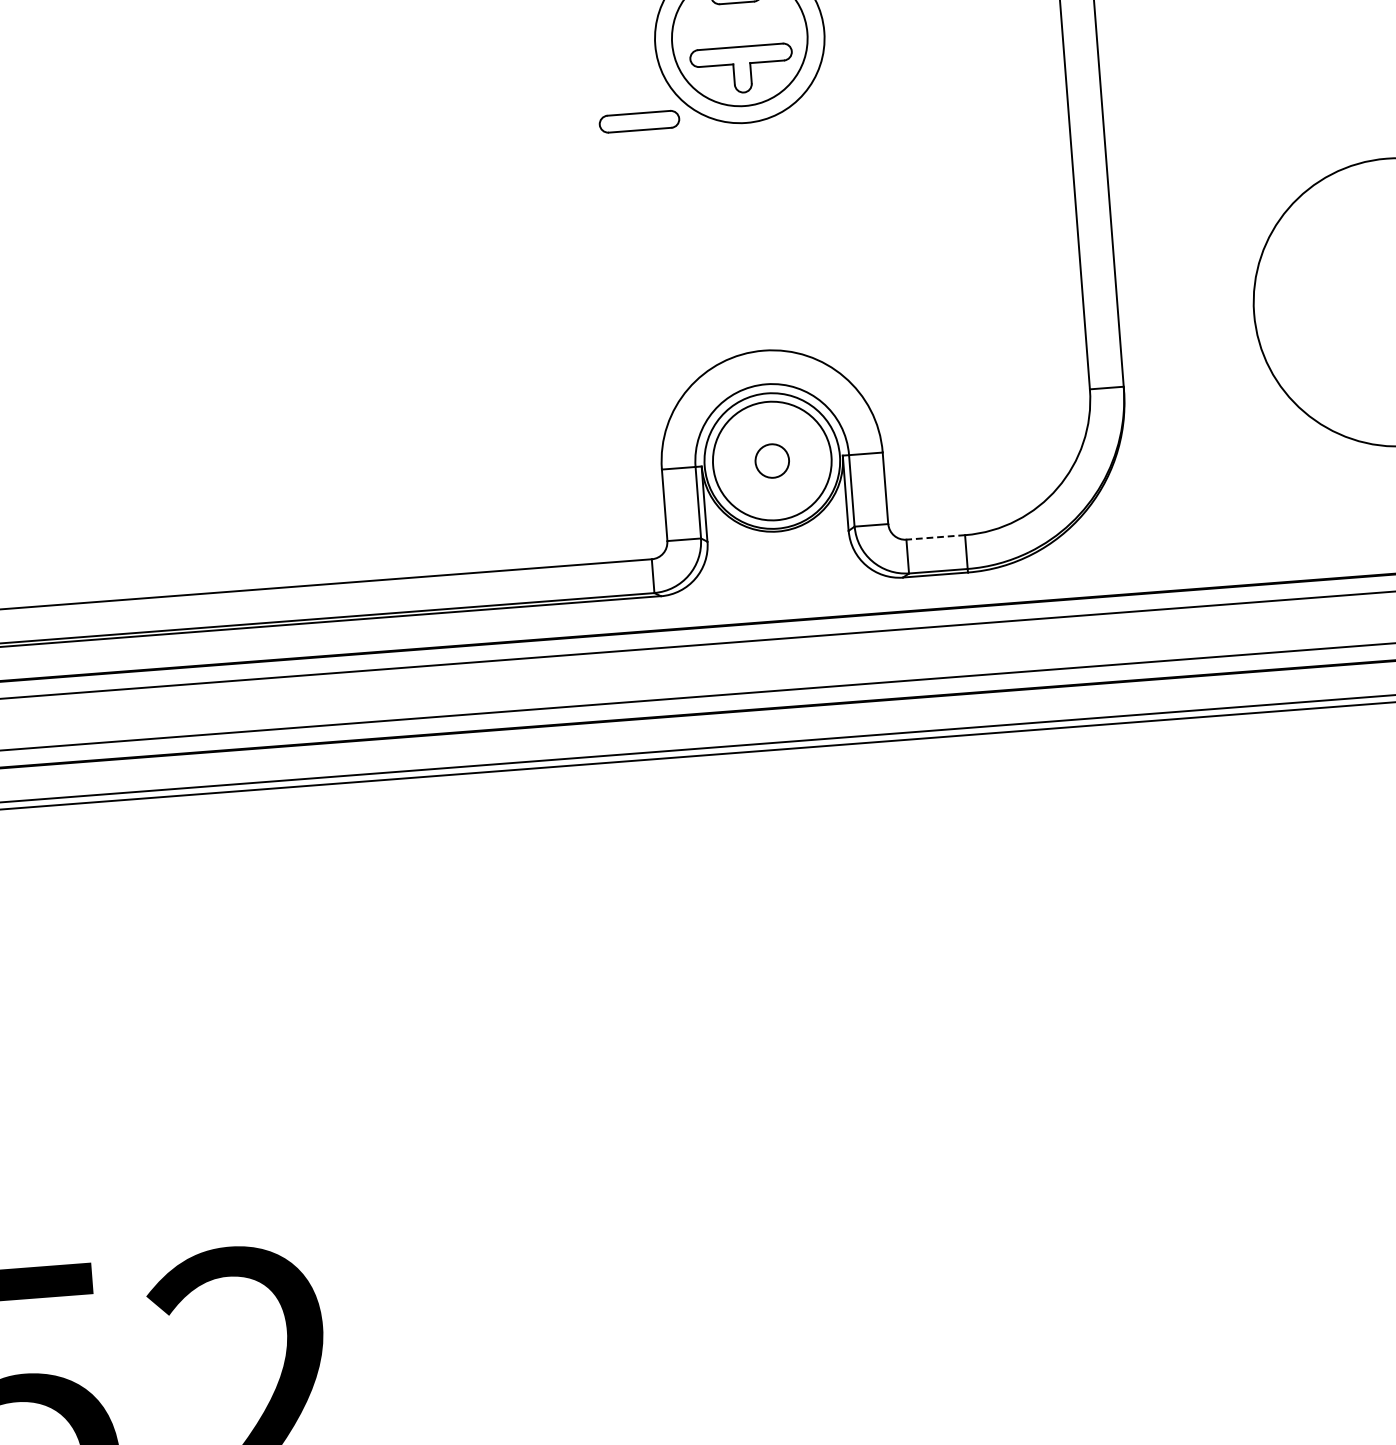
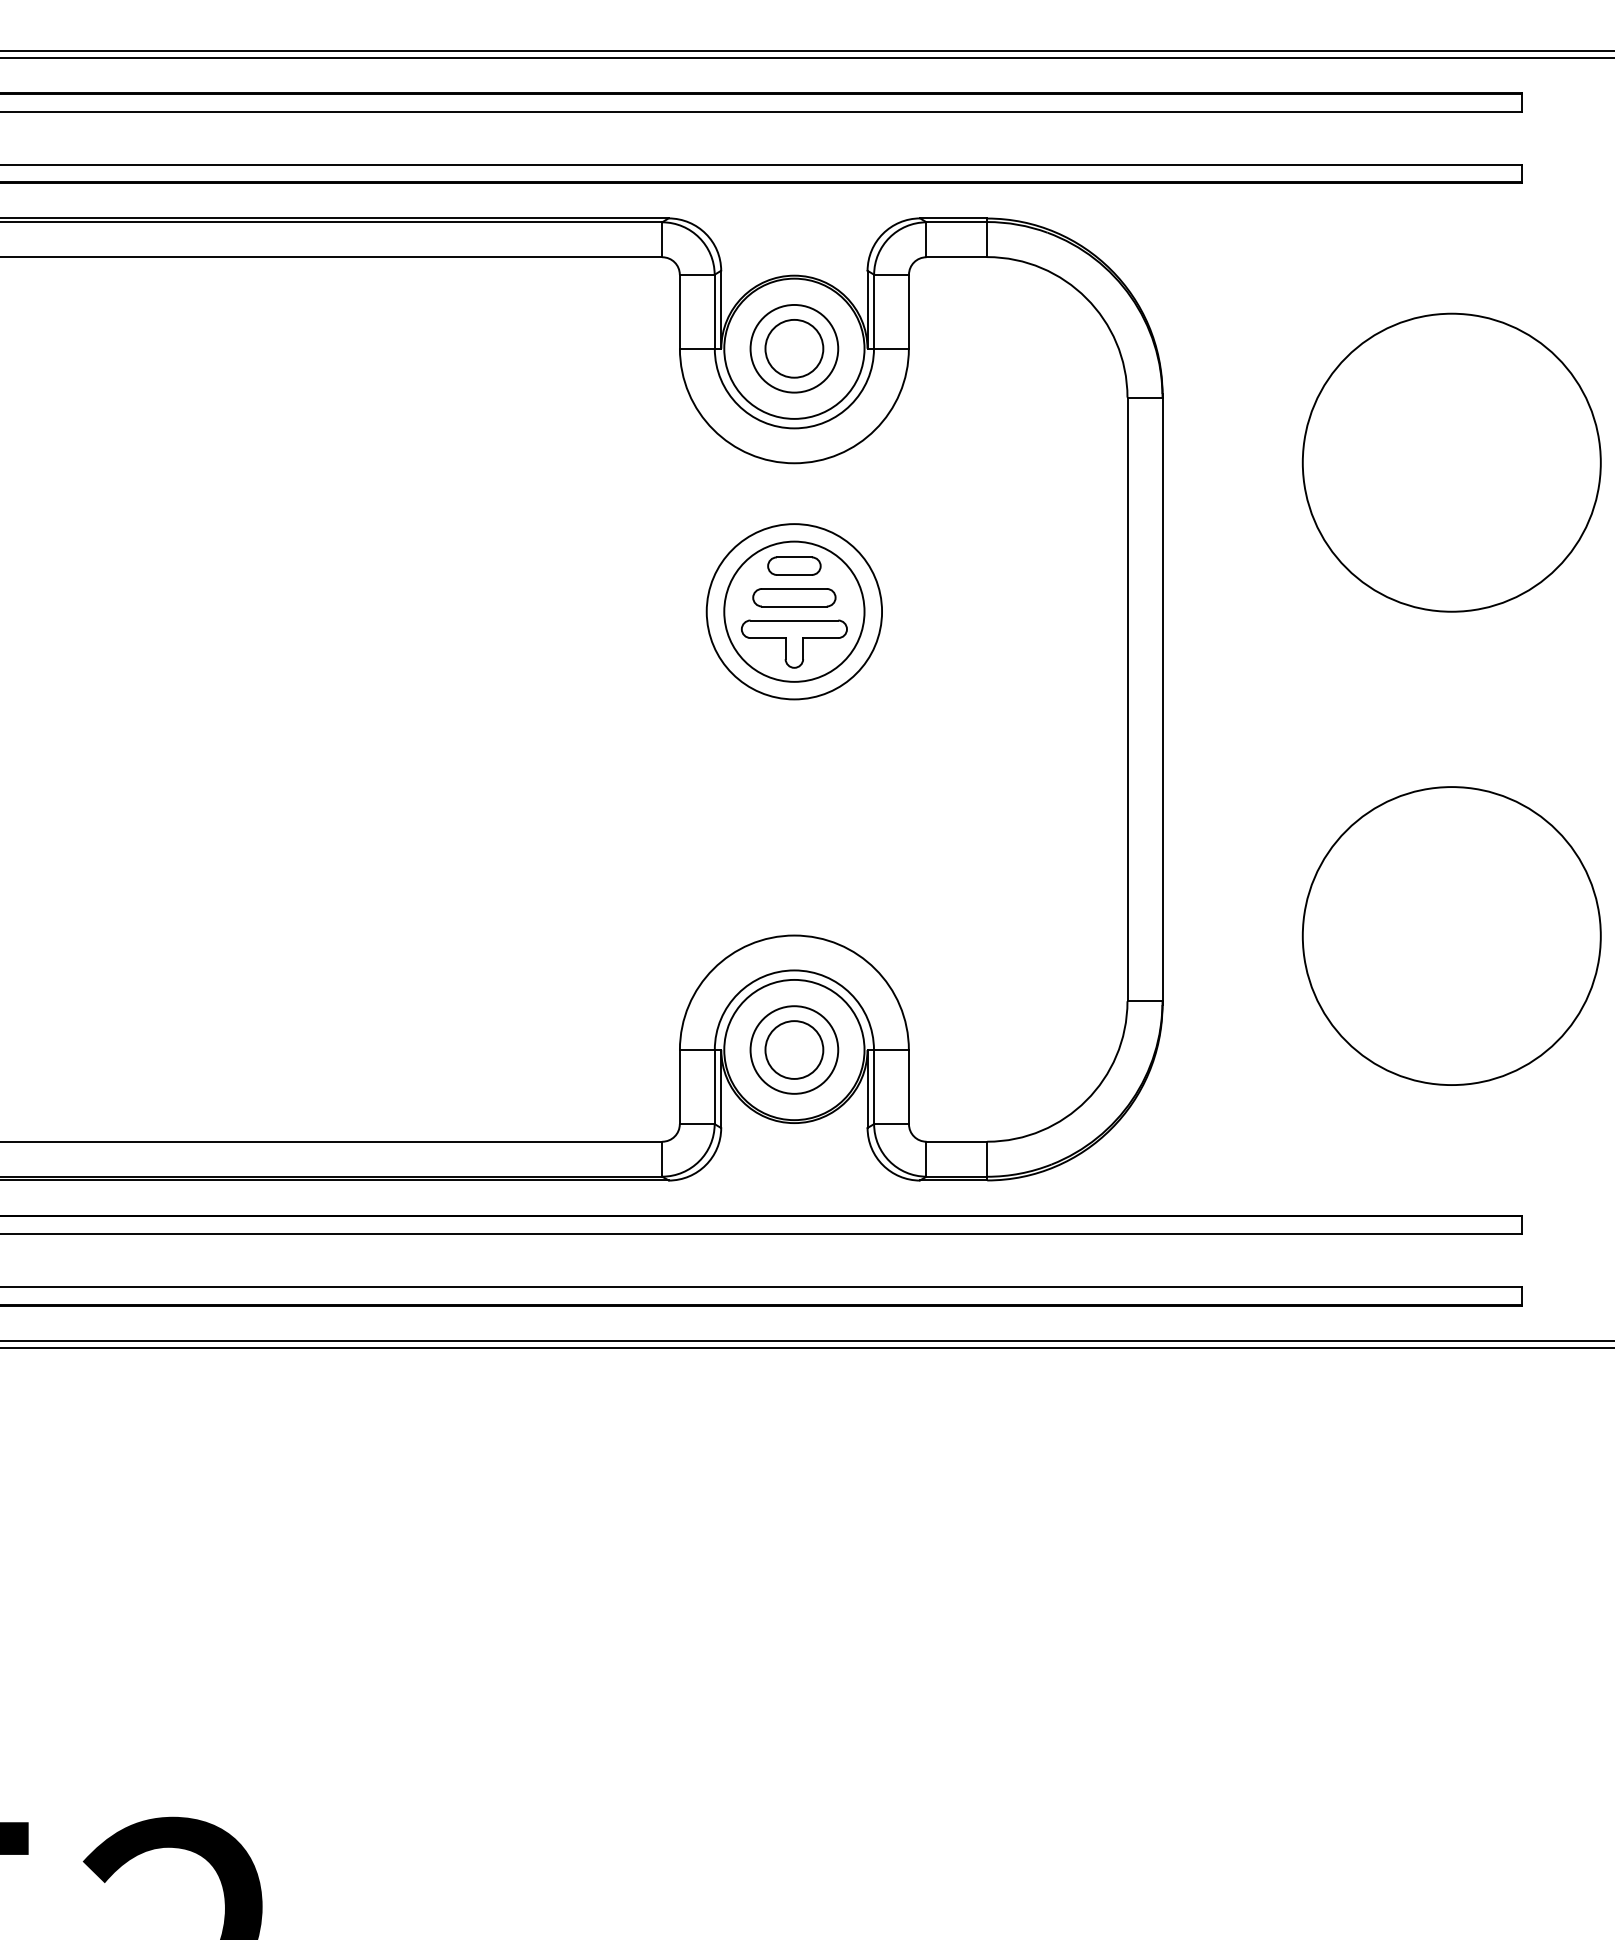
part: (639, 121) -> (794, 597), moved
circle: (772, 460) -> (794, 1049), size x0.71
circle: (772, 460) -> (794, 1049), size x1.67
line: (935, 537) -> (956, 1141), dashed -> solid

